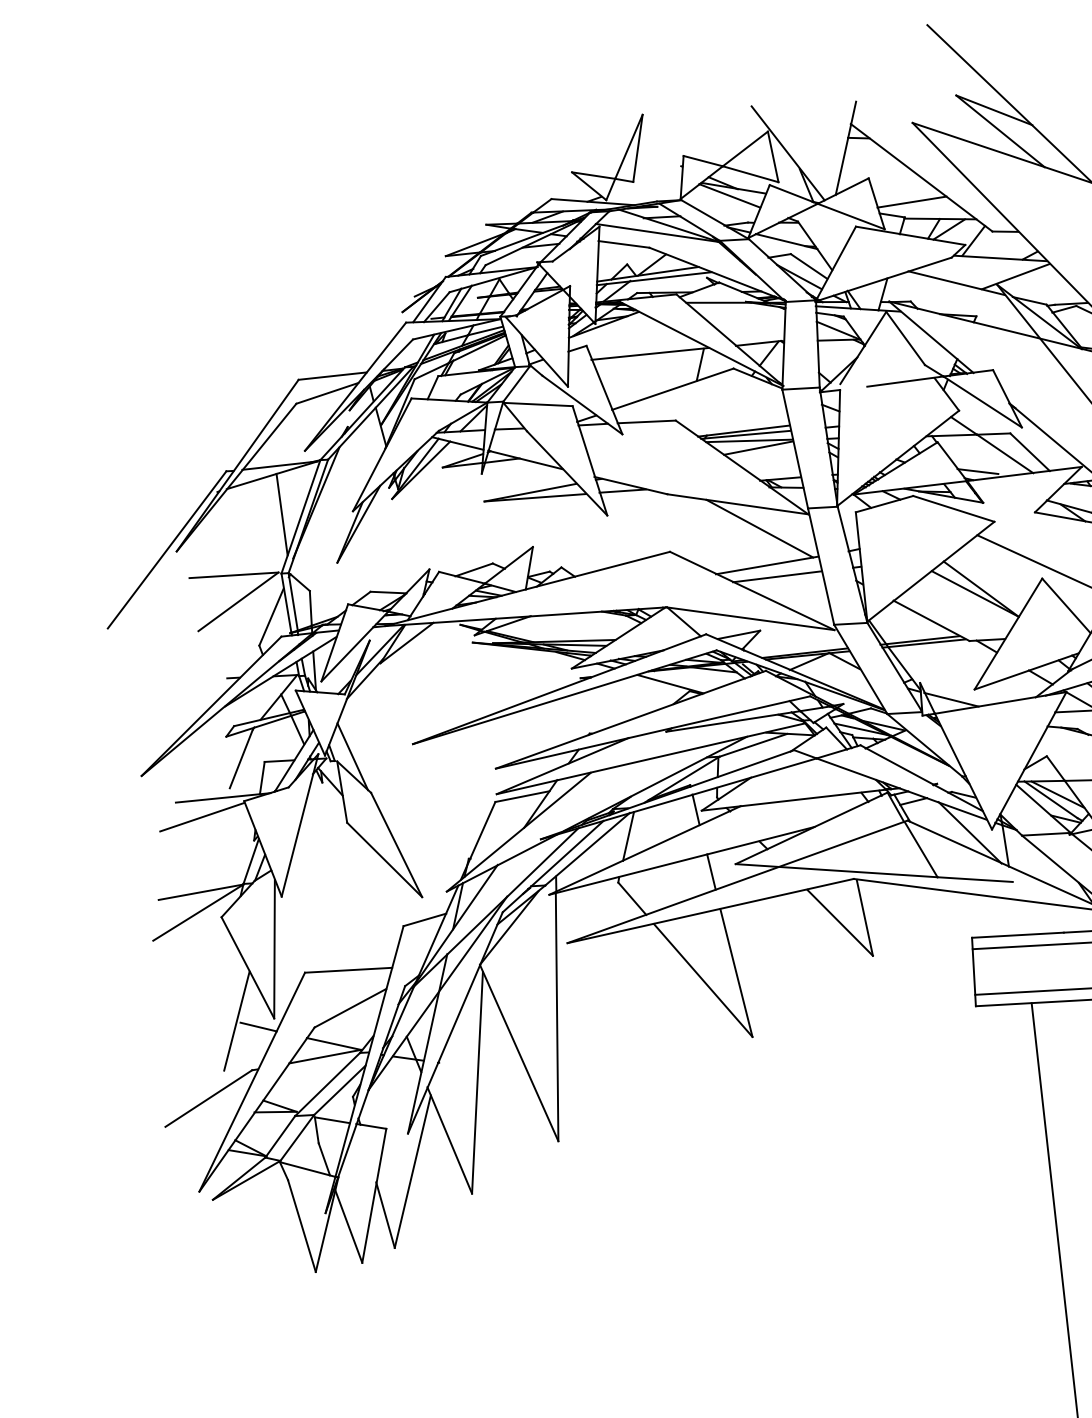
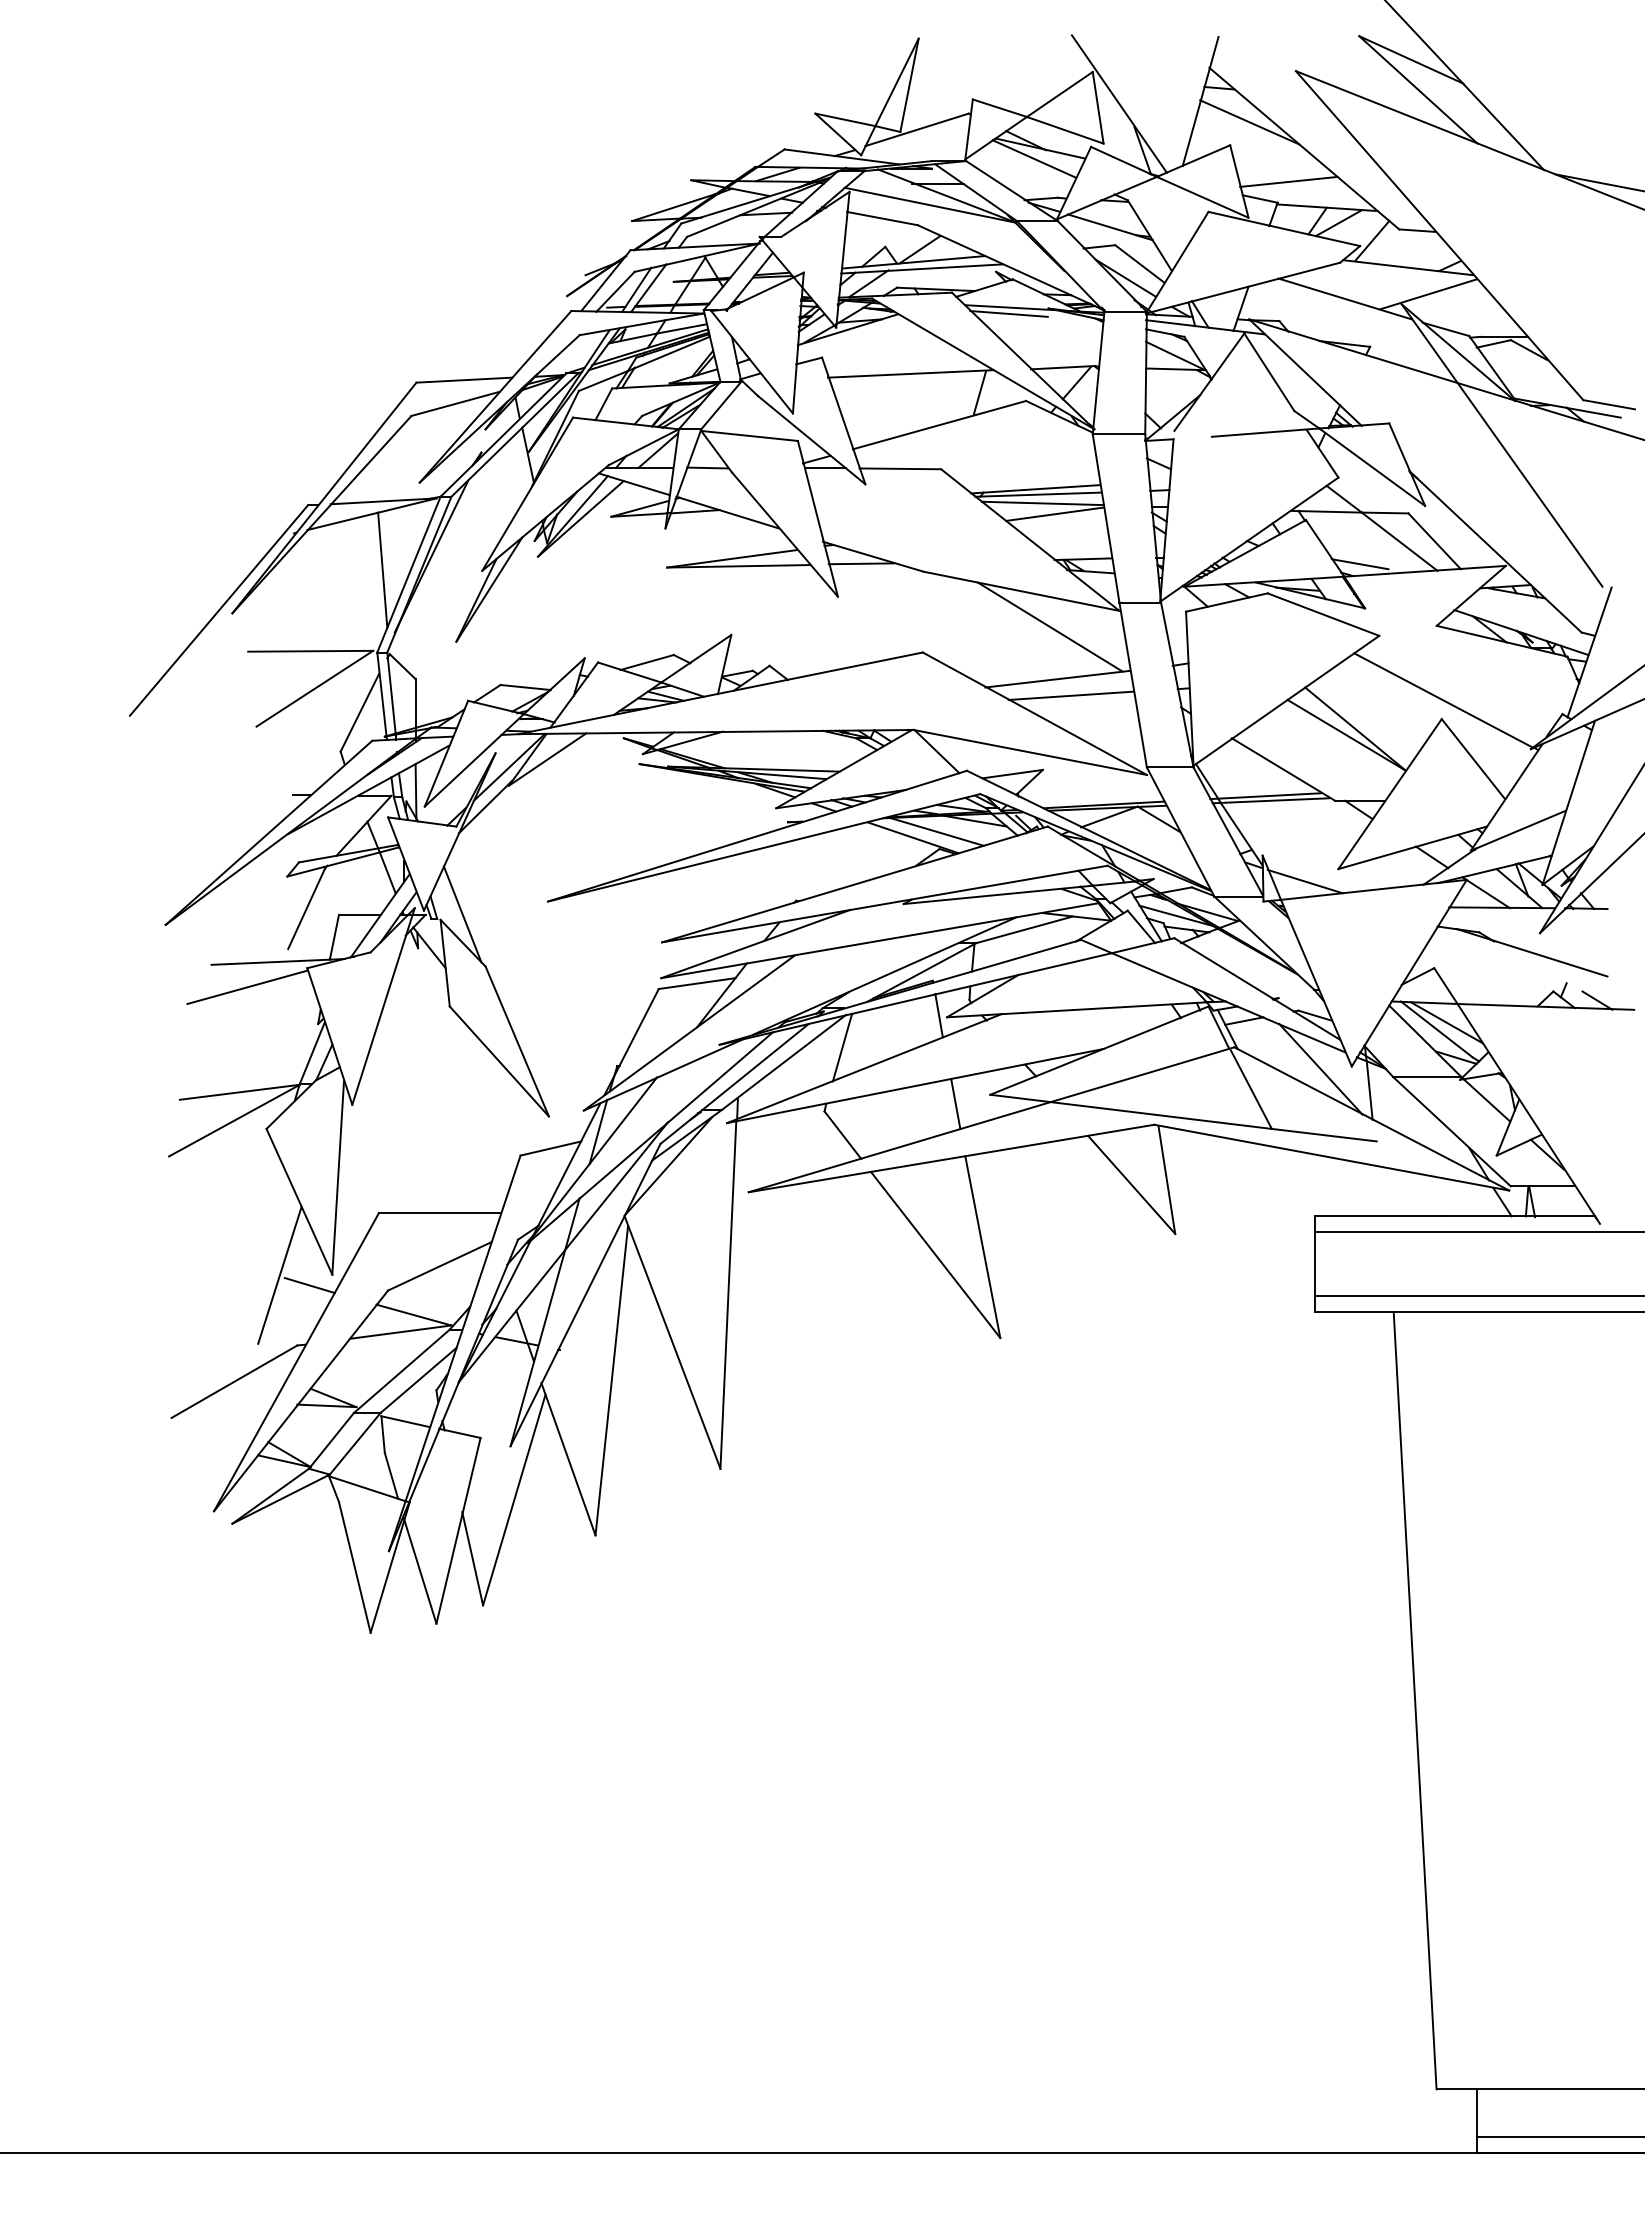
line: (881, 161) -> (1249, 122), added
line: (644, 179) -> (916, 129), added
line: (717, 306) -> (1008, 313), added
line: (687, 678) -> (937, 831), added

